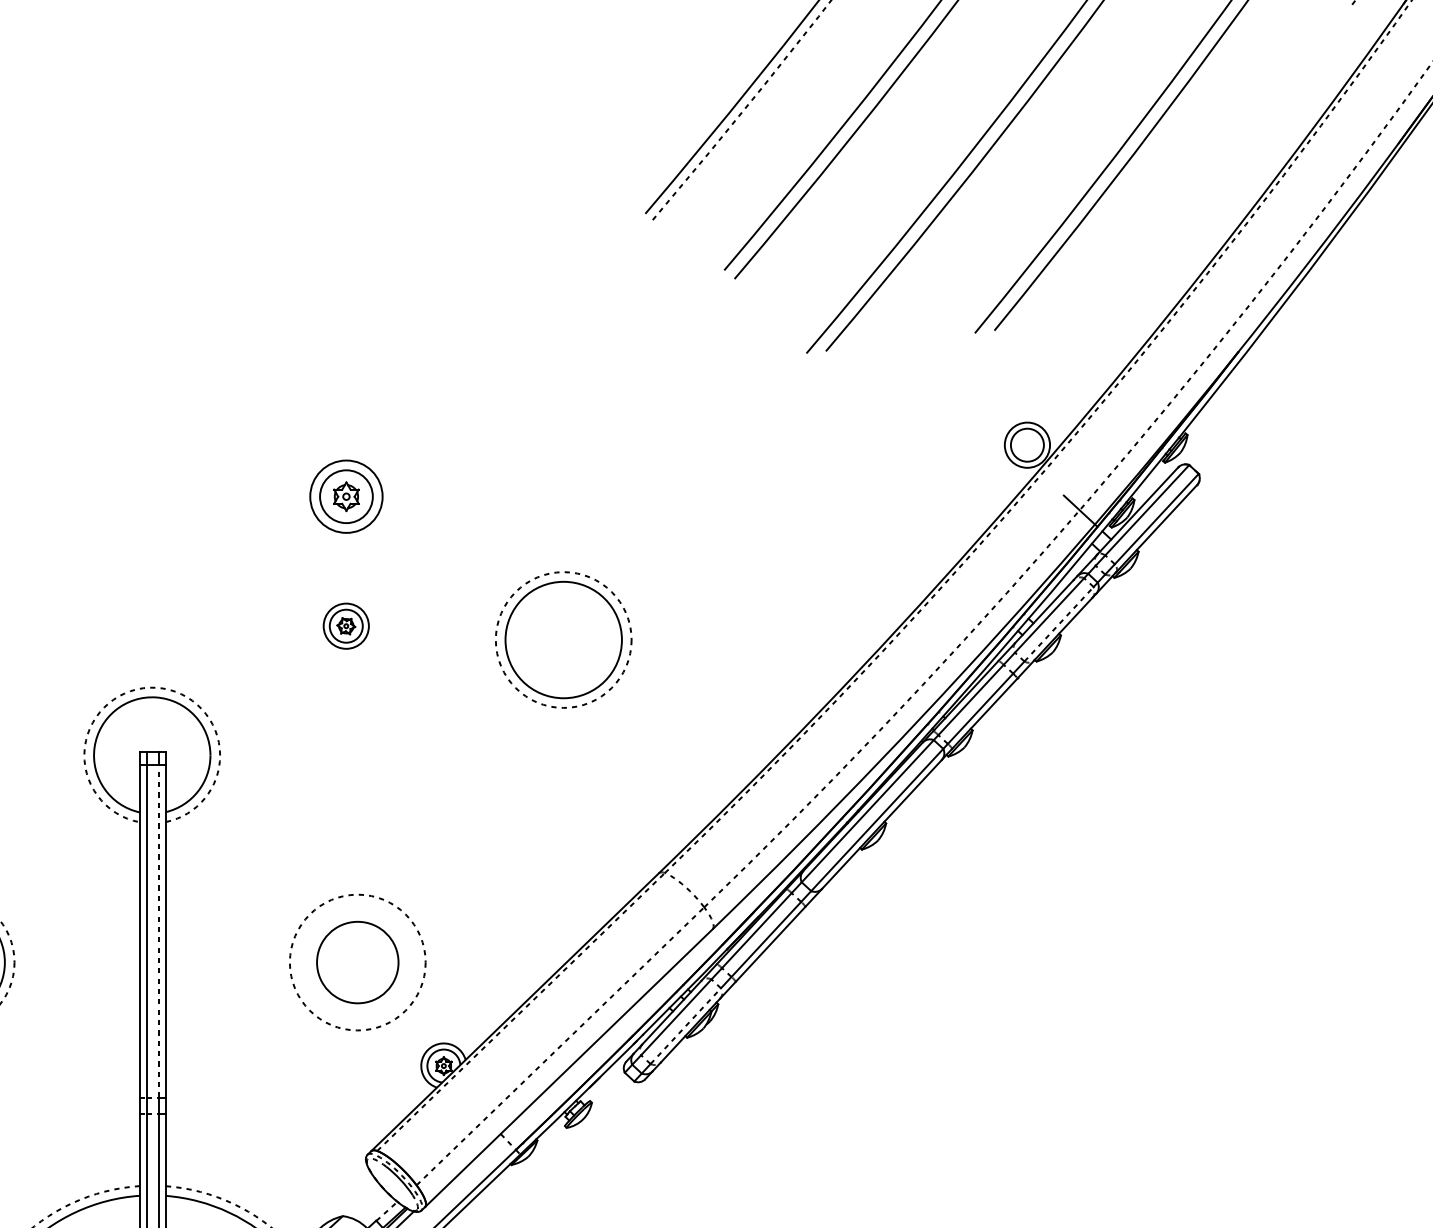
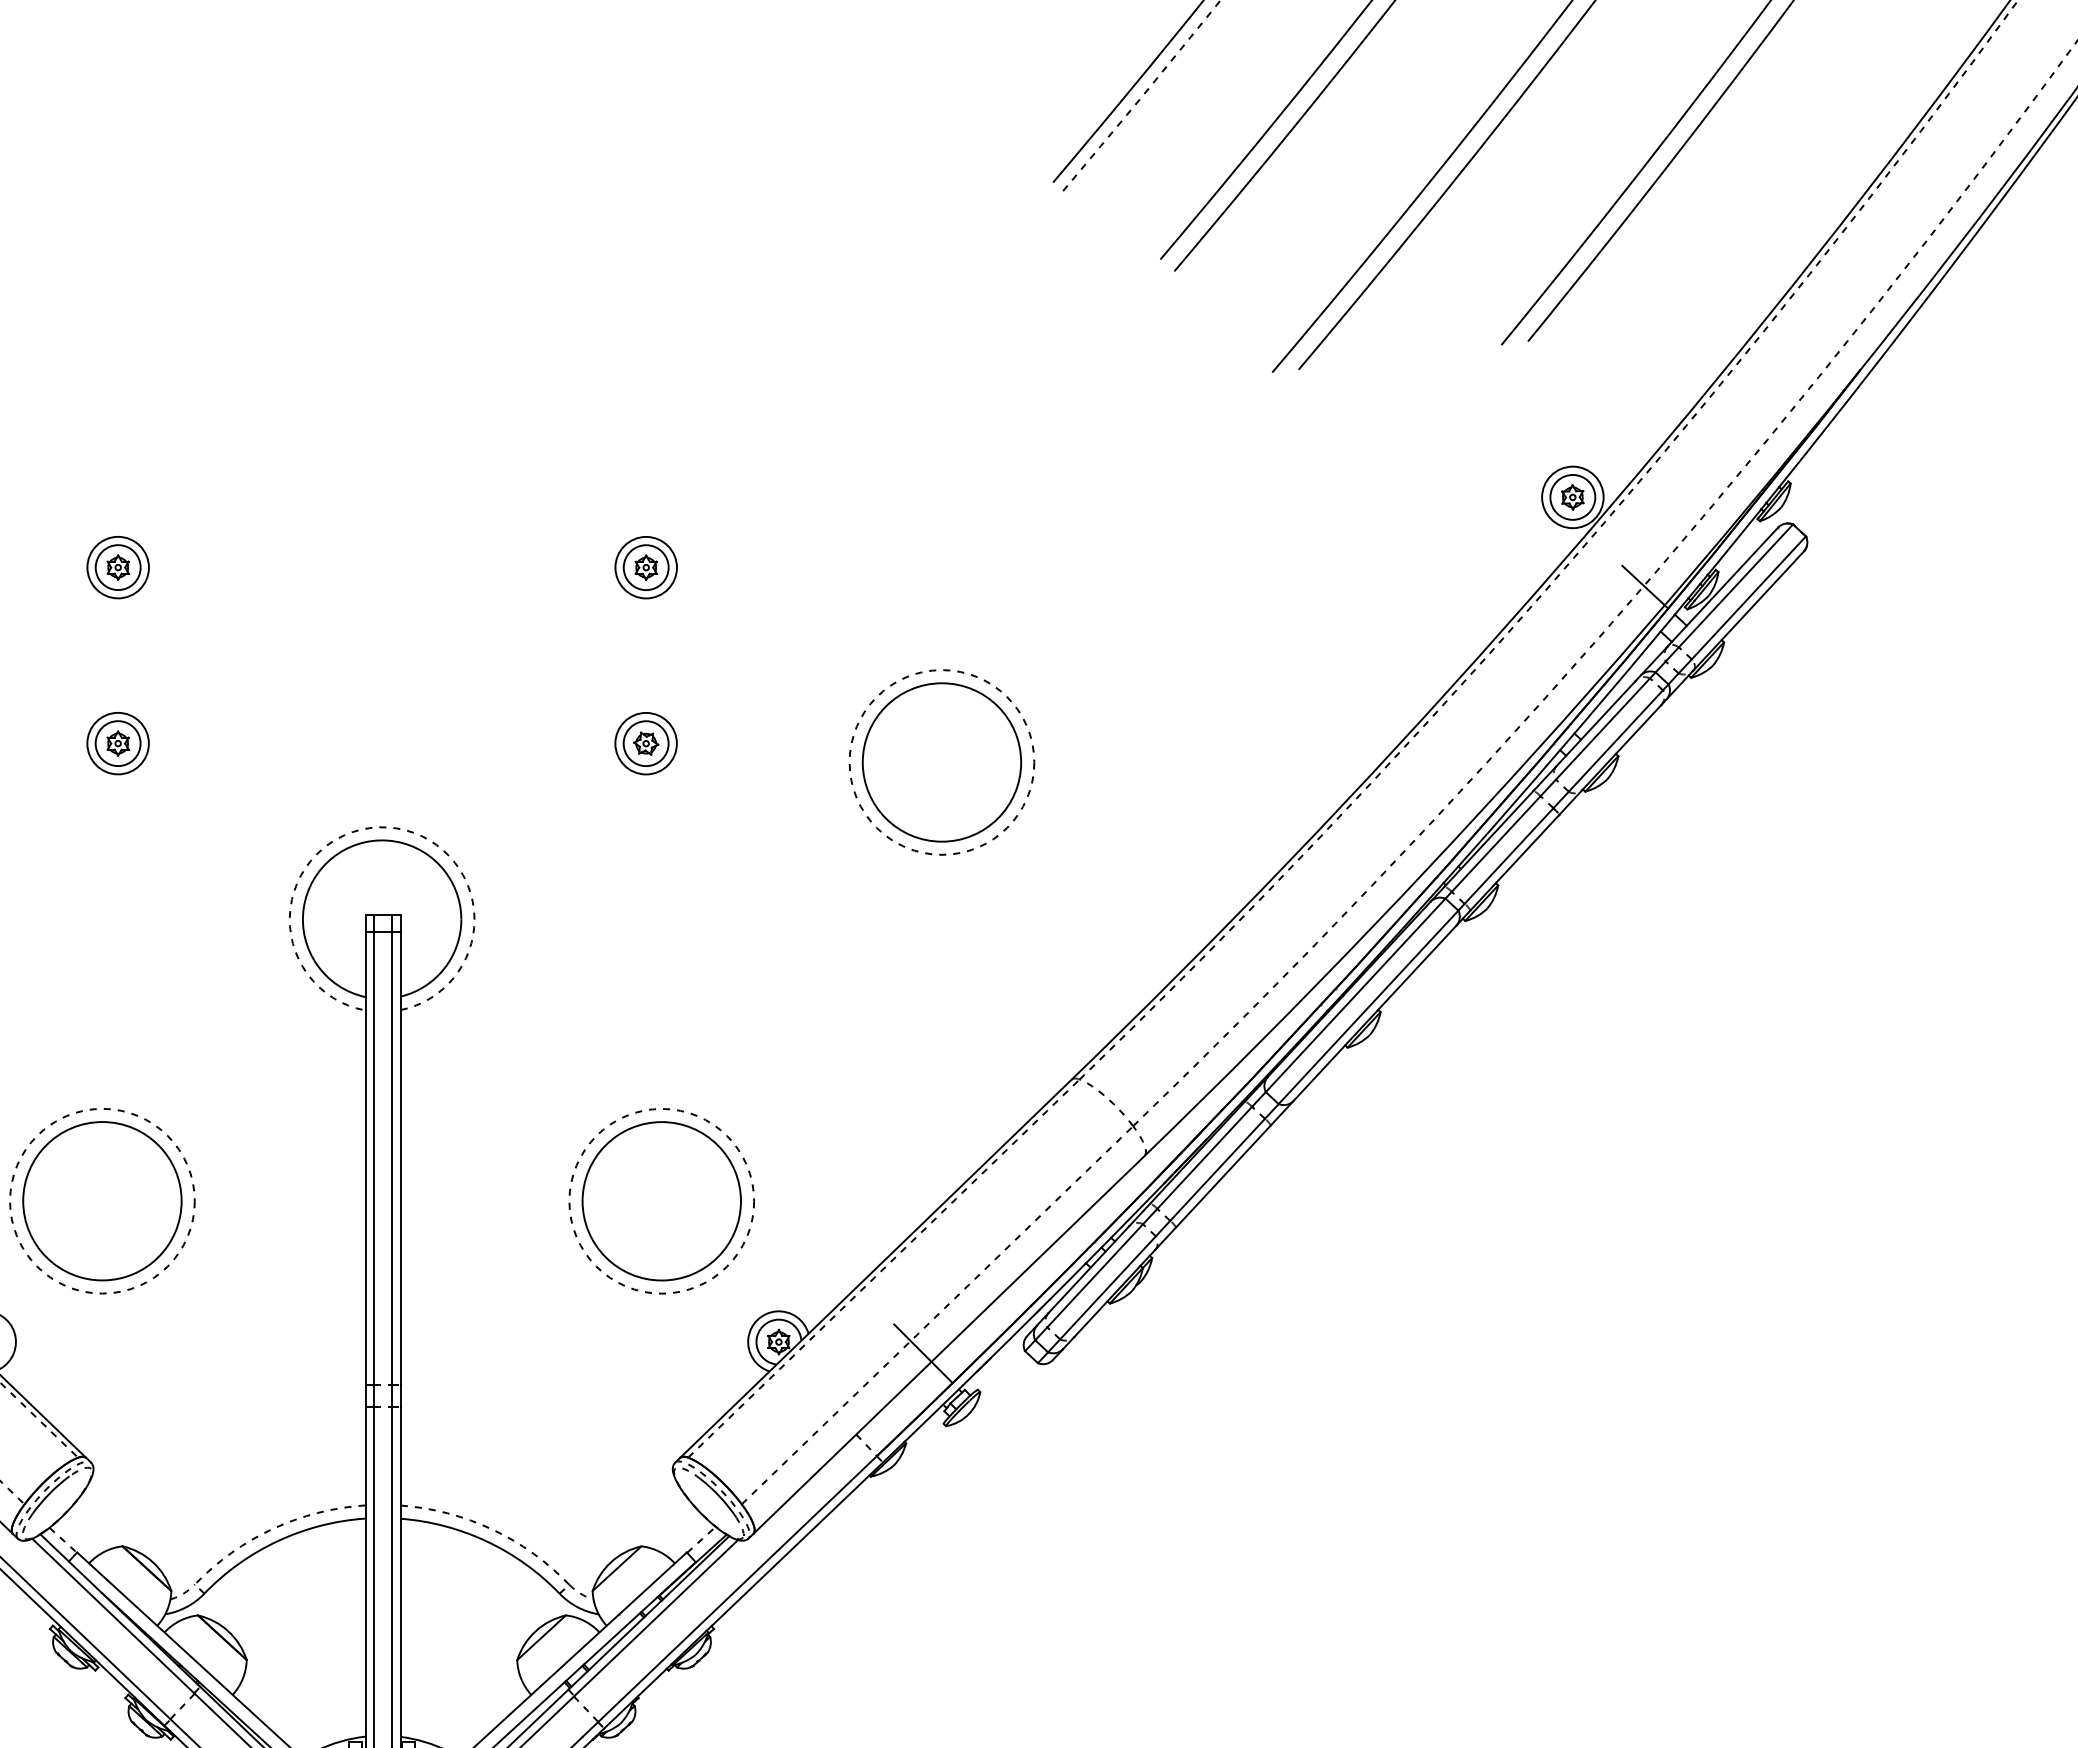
part: (1027, 445) -> (1572, 497), added
part: (345, 496) -> (645, 567), size x0.62
line: (1059, 623) -> (1616, 740), dashed -> solid
line: (159, 931) -> (391, 1158), dashed -> solid
circle: (357, 962) -> (661, 1201), size x1.43
line: (686, 1025) -> (1108, 1287), dashed -> solid
line: (550, 1074) -> (923, 1353), added

